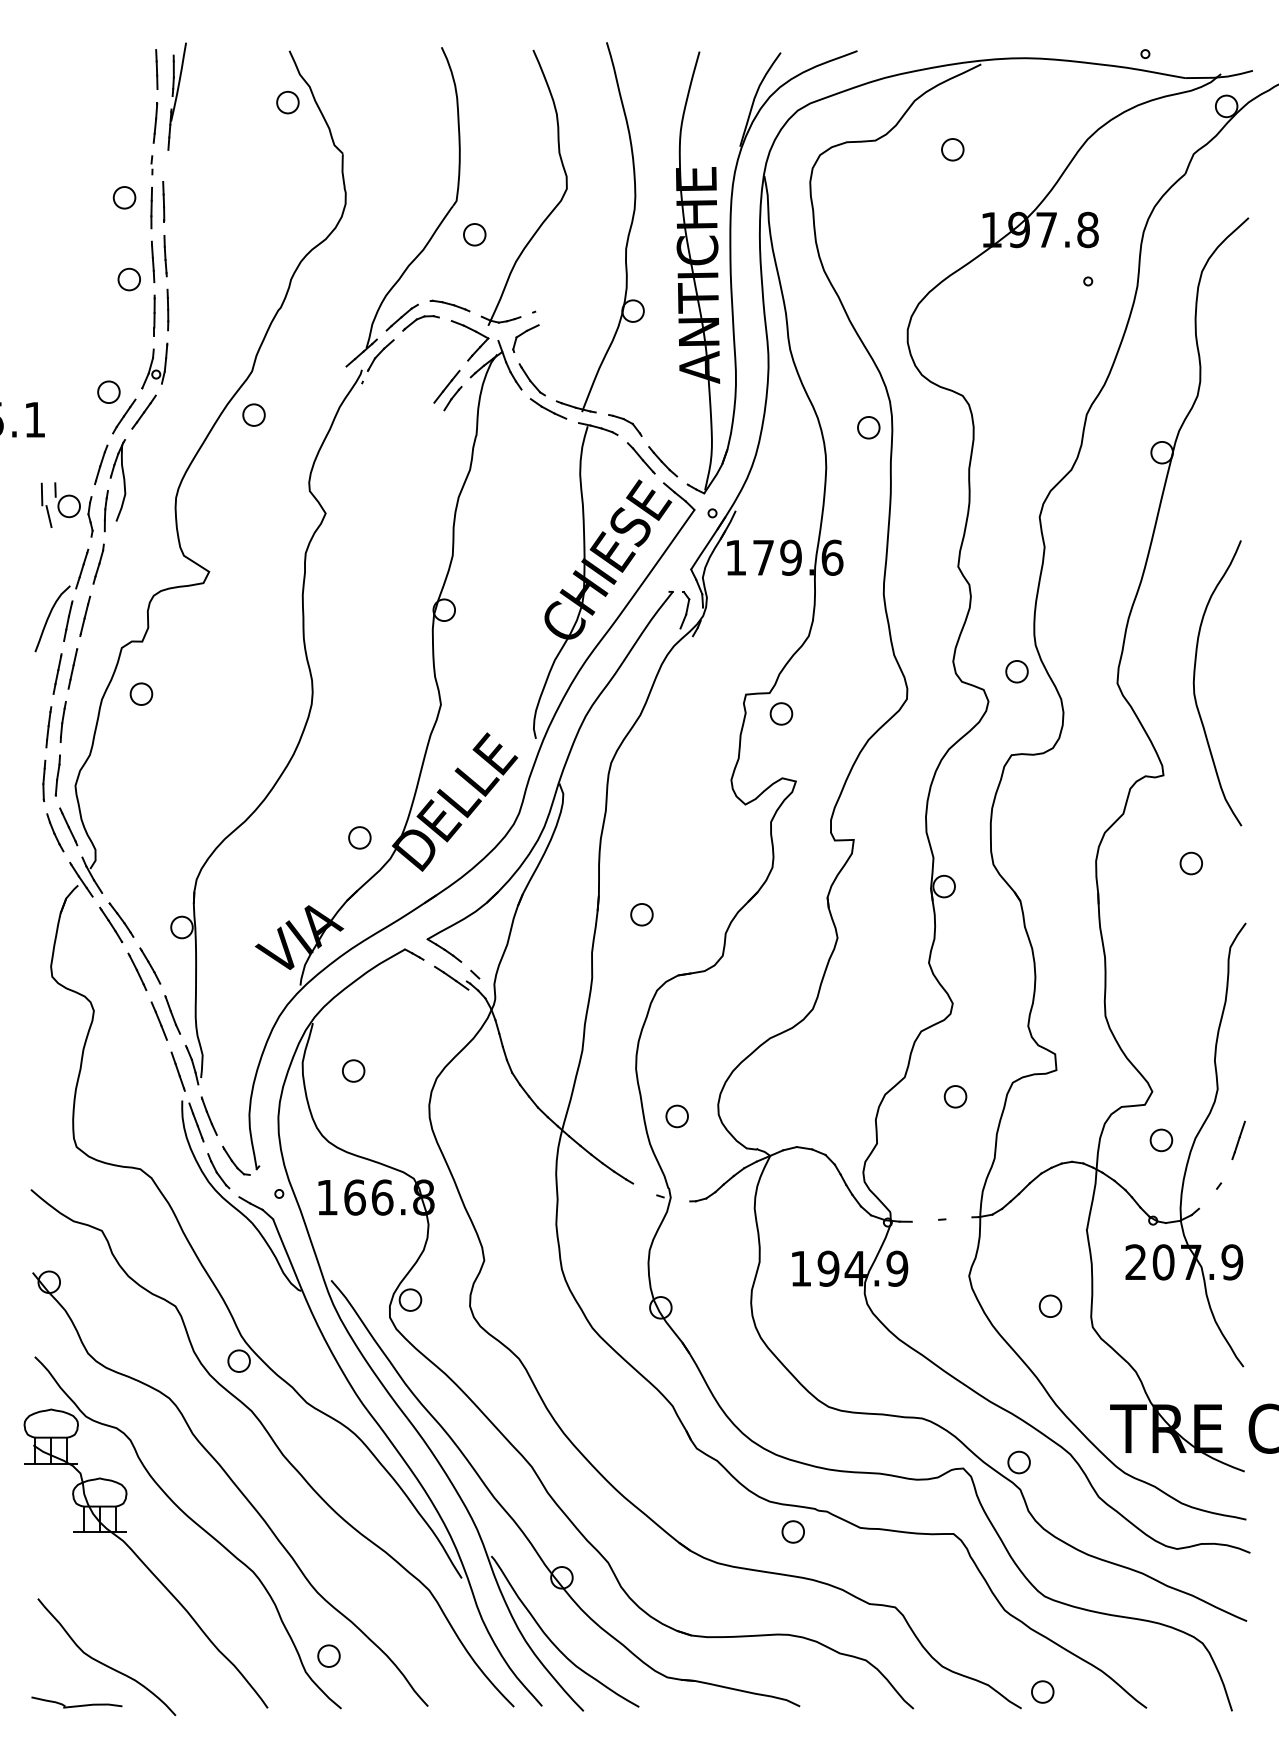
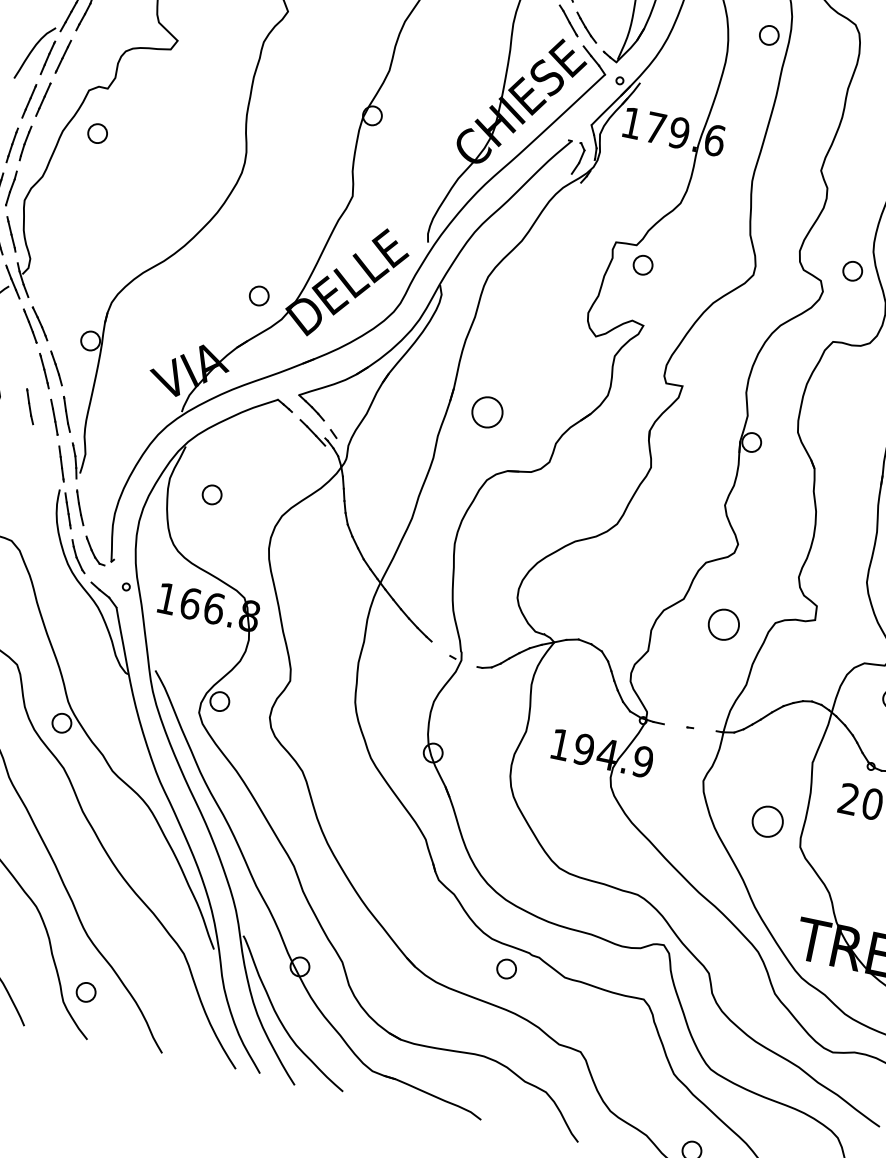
part: (641, 914) -> (487, 412), size x1.6
line: (129, 1014) -> (30, 406), added
part: (955, 1096) -> (723, 624), size x1.6
part: (676, 1116) -> (480, 591), removed
part: (1050, 1305) -> (767, 820), size x1.6
part: (1018, 1462) -> (712, 949), removed

